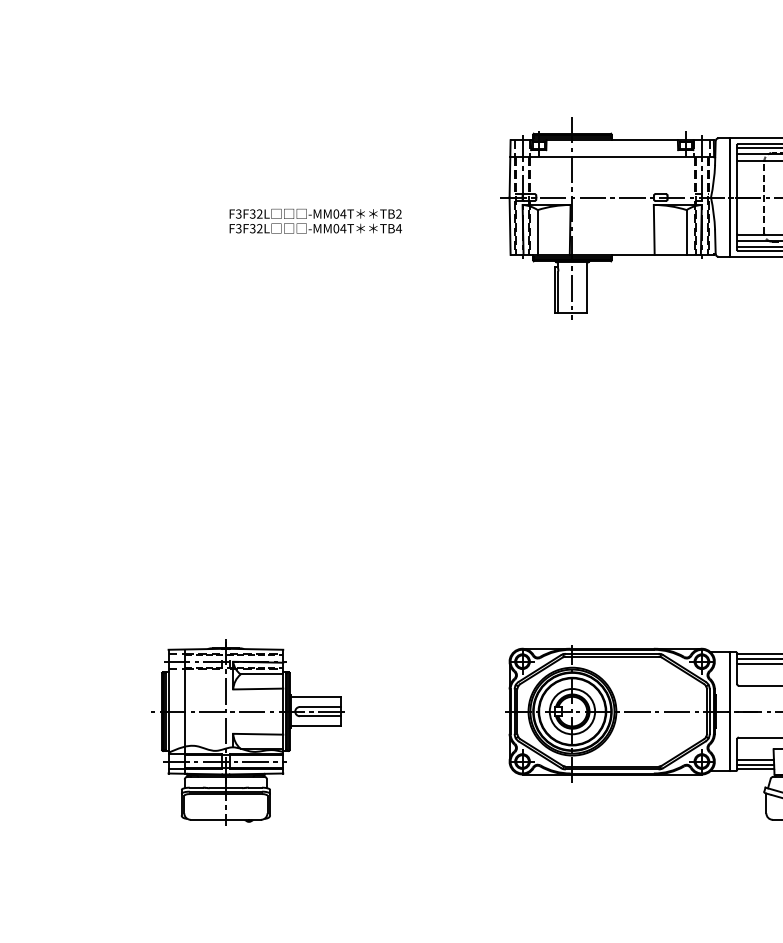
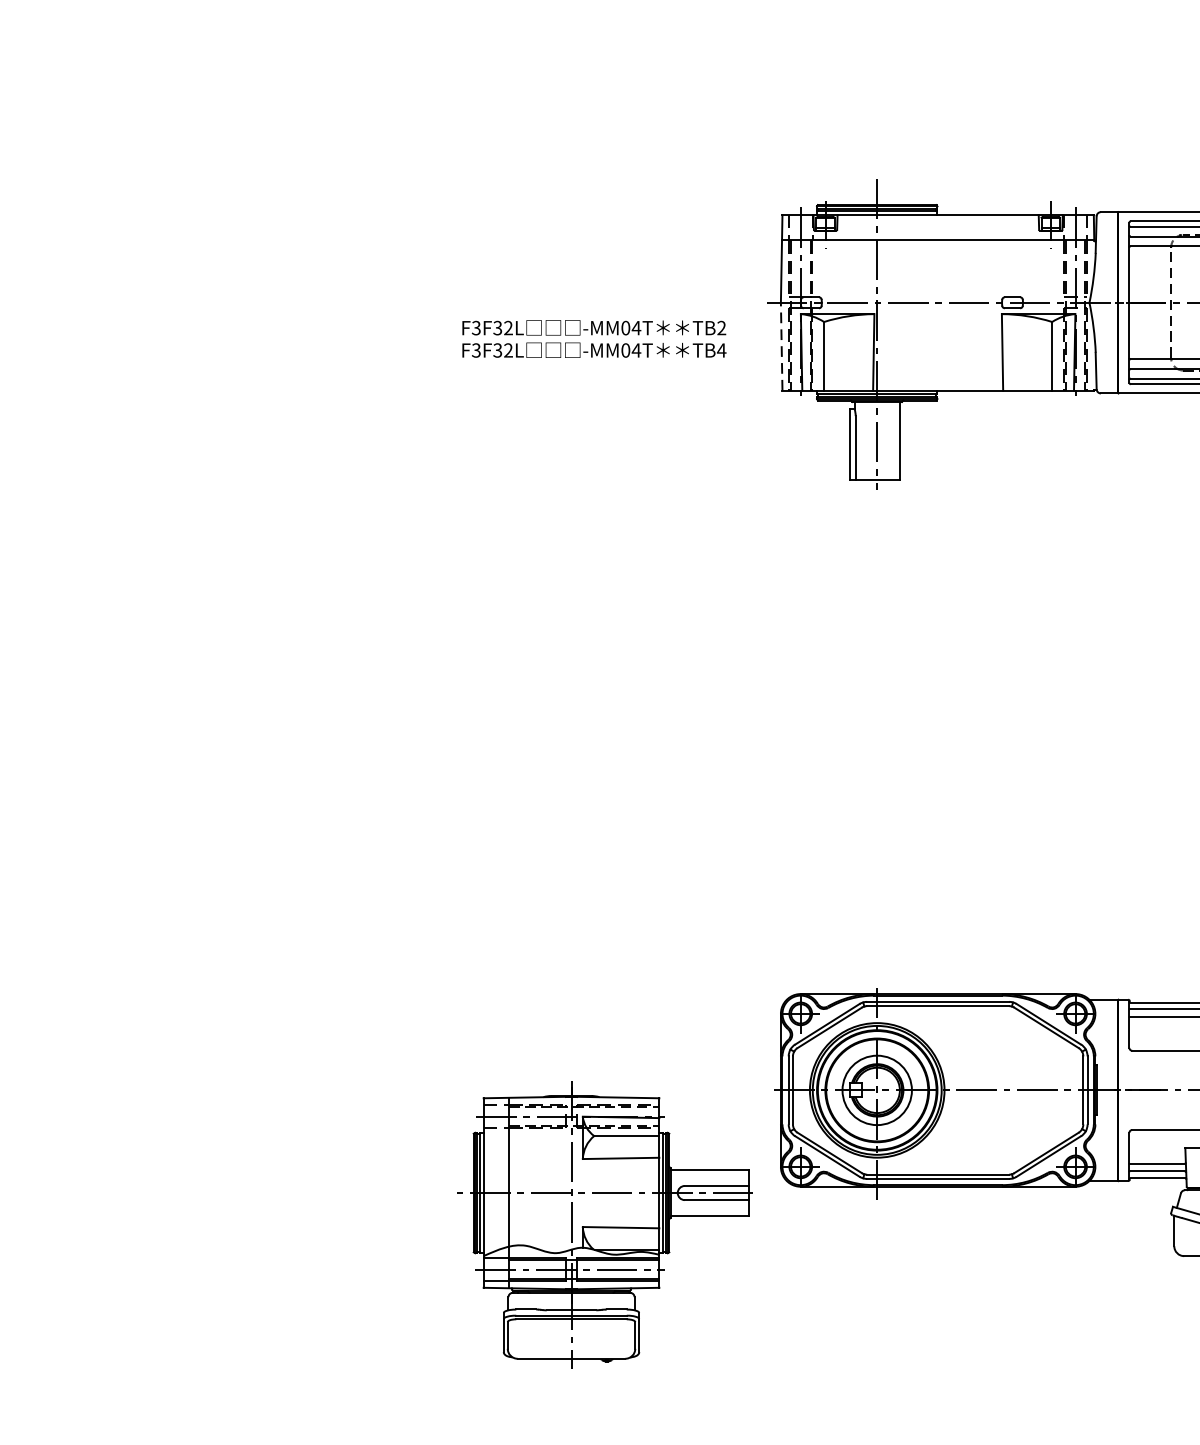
text: (315, 220) -> (593, 337), moved
line: (510, 226) -> (782, 347), solid -> dashed
part: (247, 732) -> (604, 1224), moved

